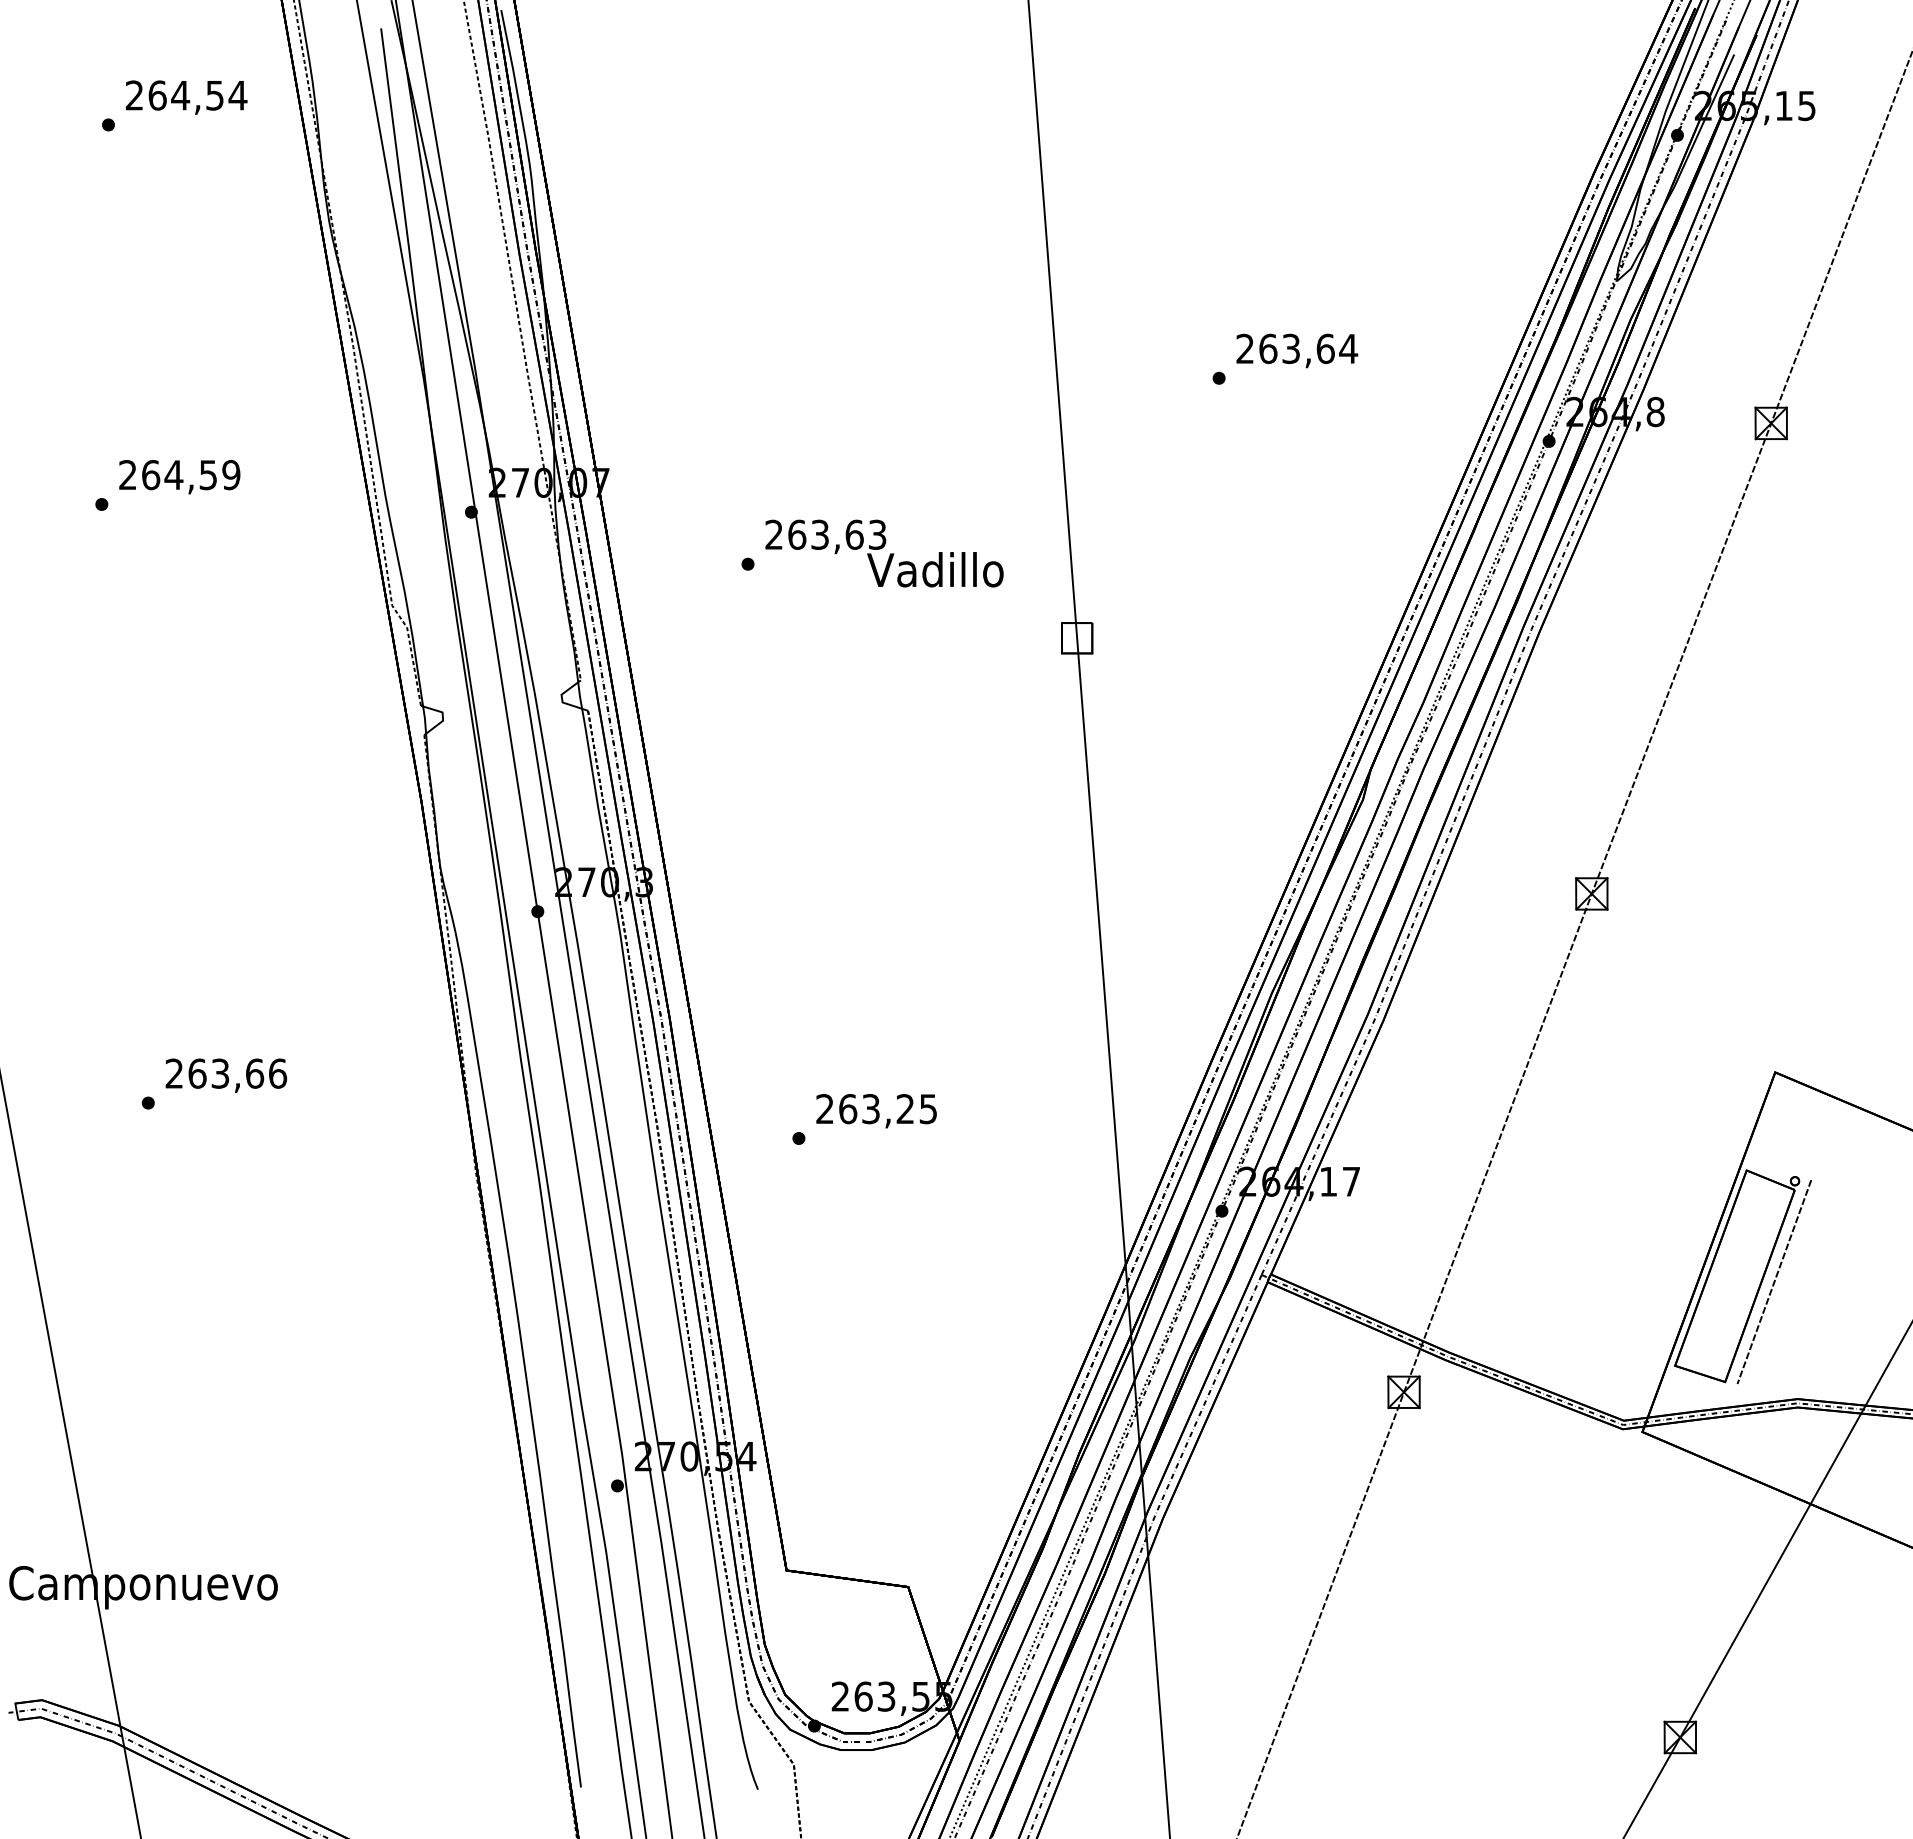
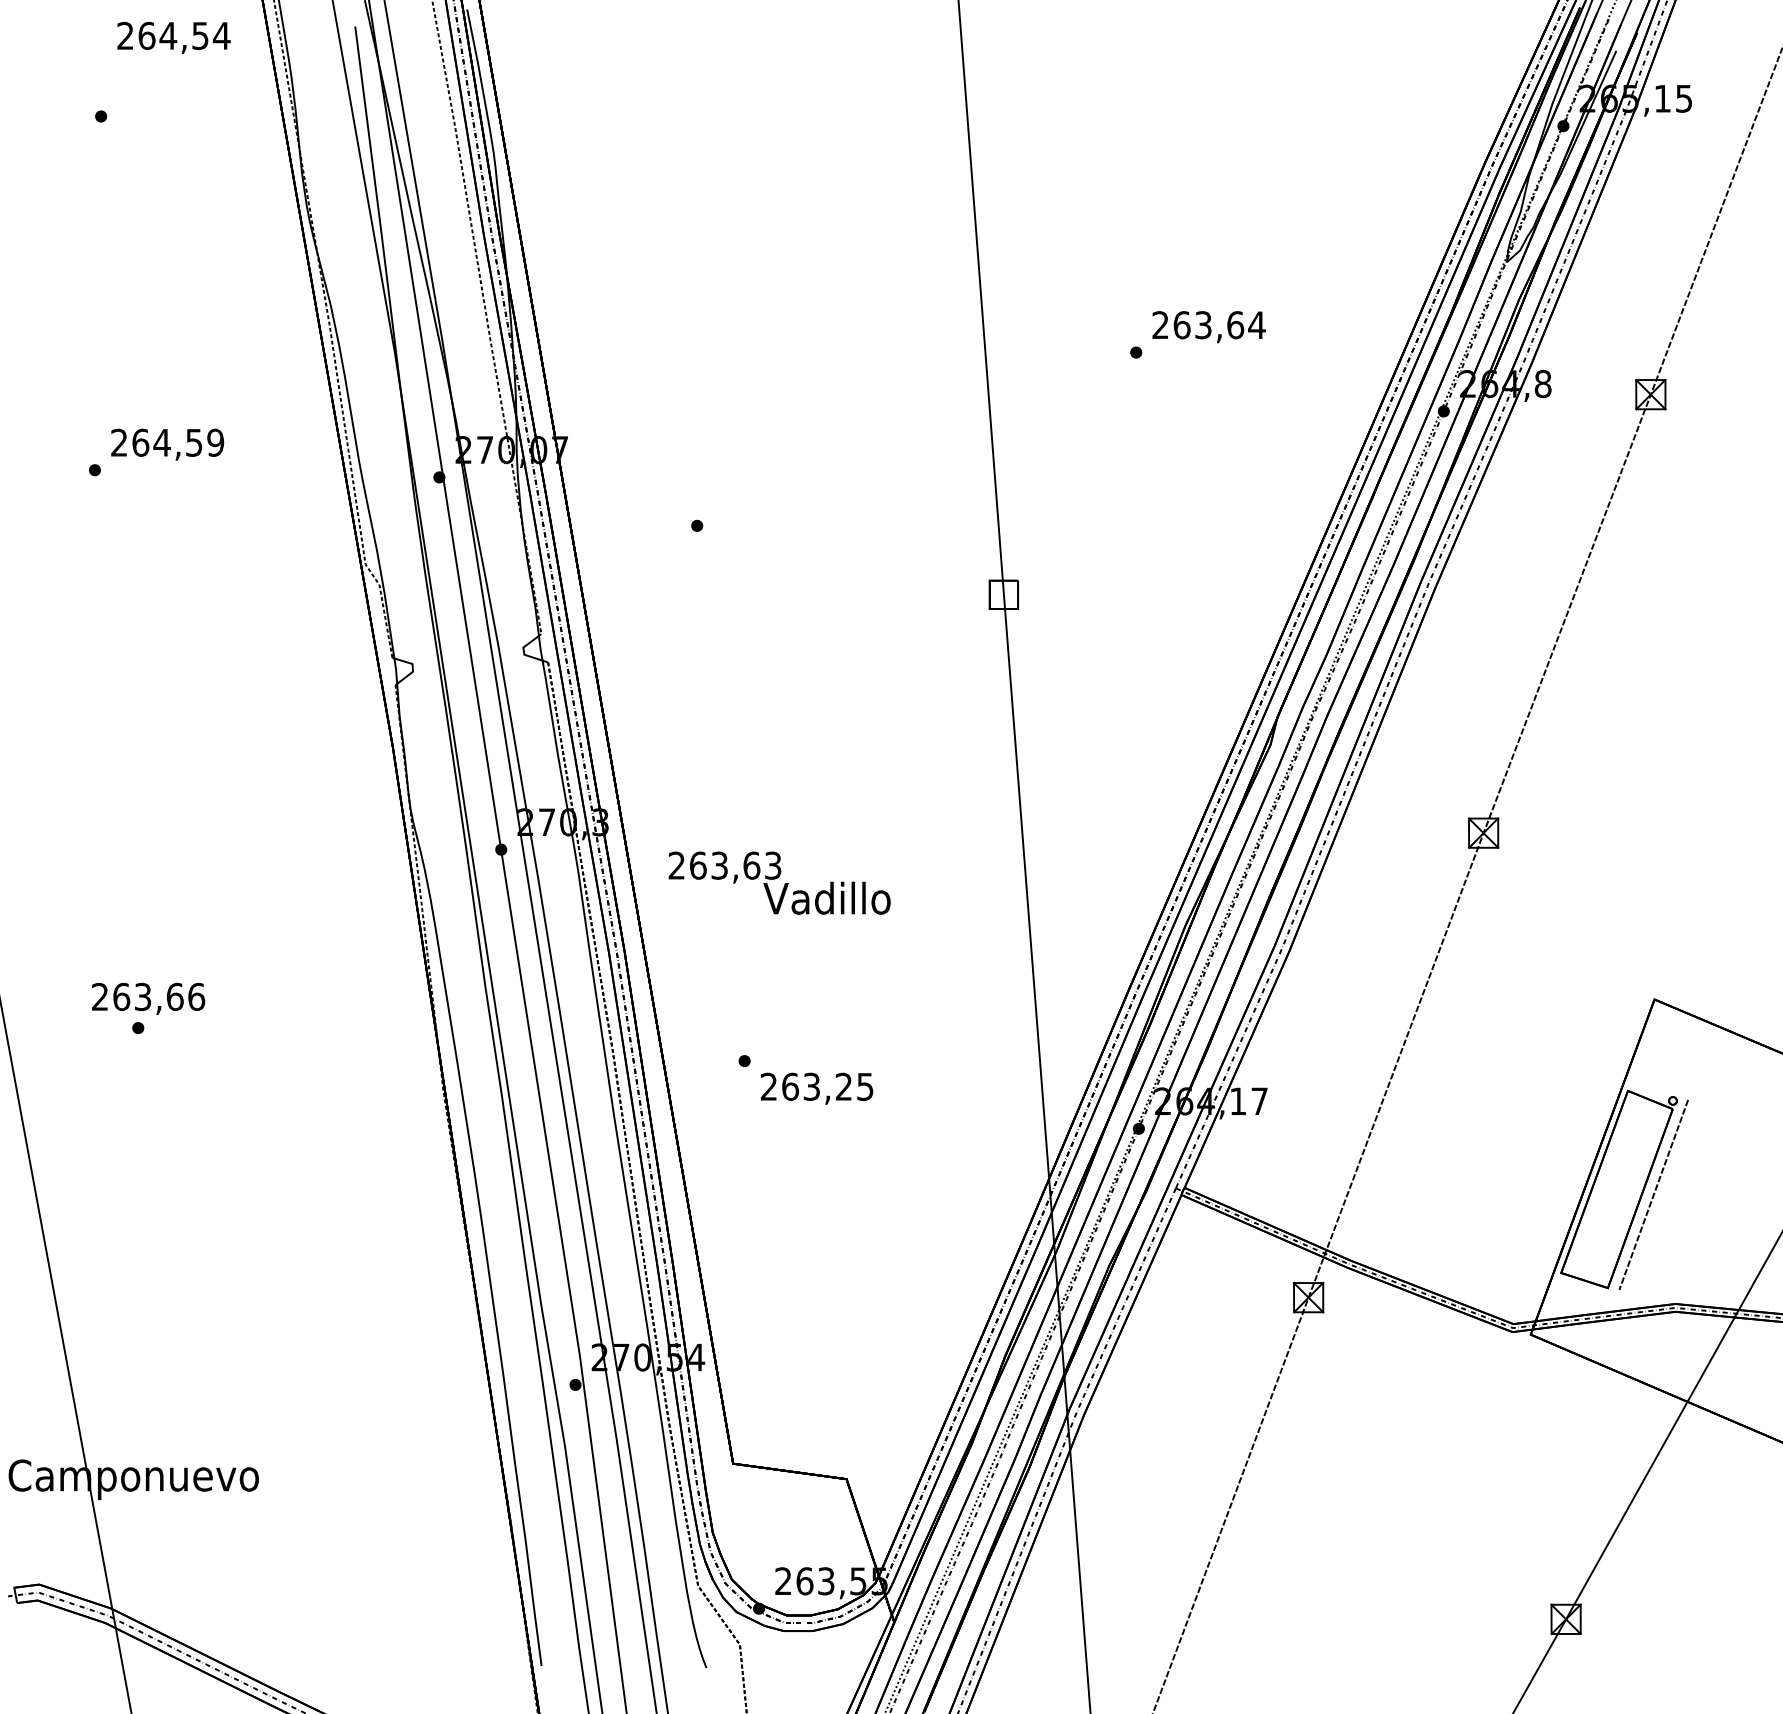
text: (186, 97) -> (173, 37), moved
text: (884, 553) -> (779, 883), moved
text: (226, 1075) -> (148, 998), moved
text: (876, 1111) -> (816, 1089), moved

